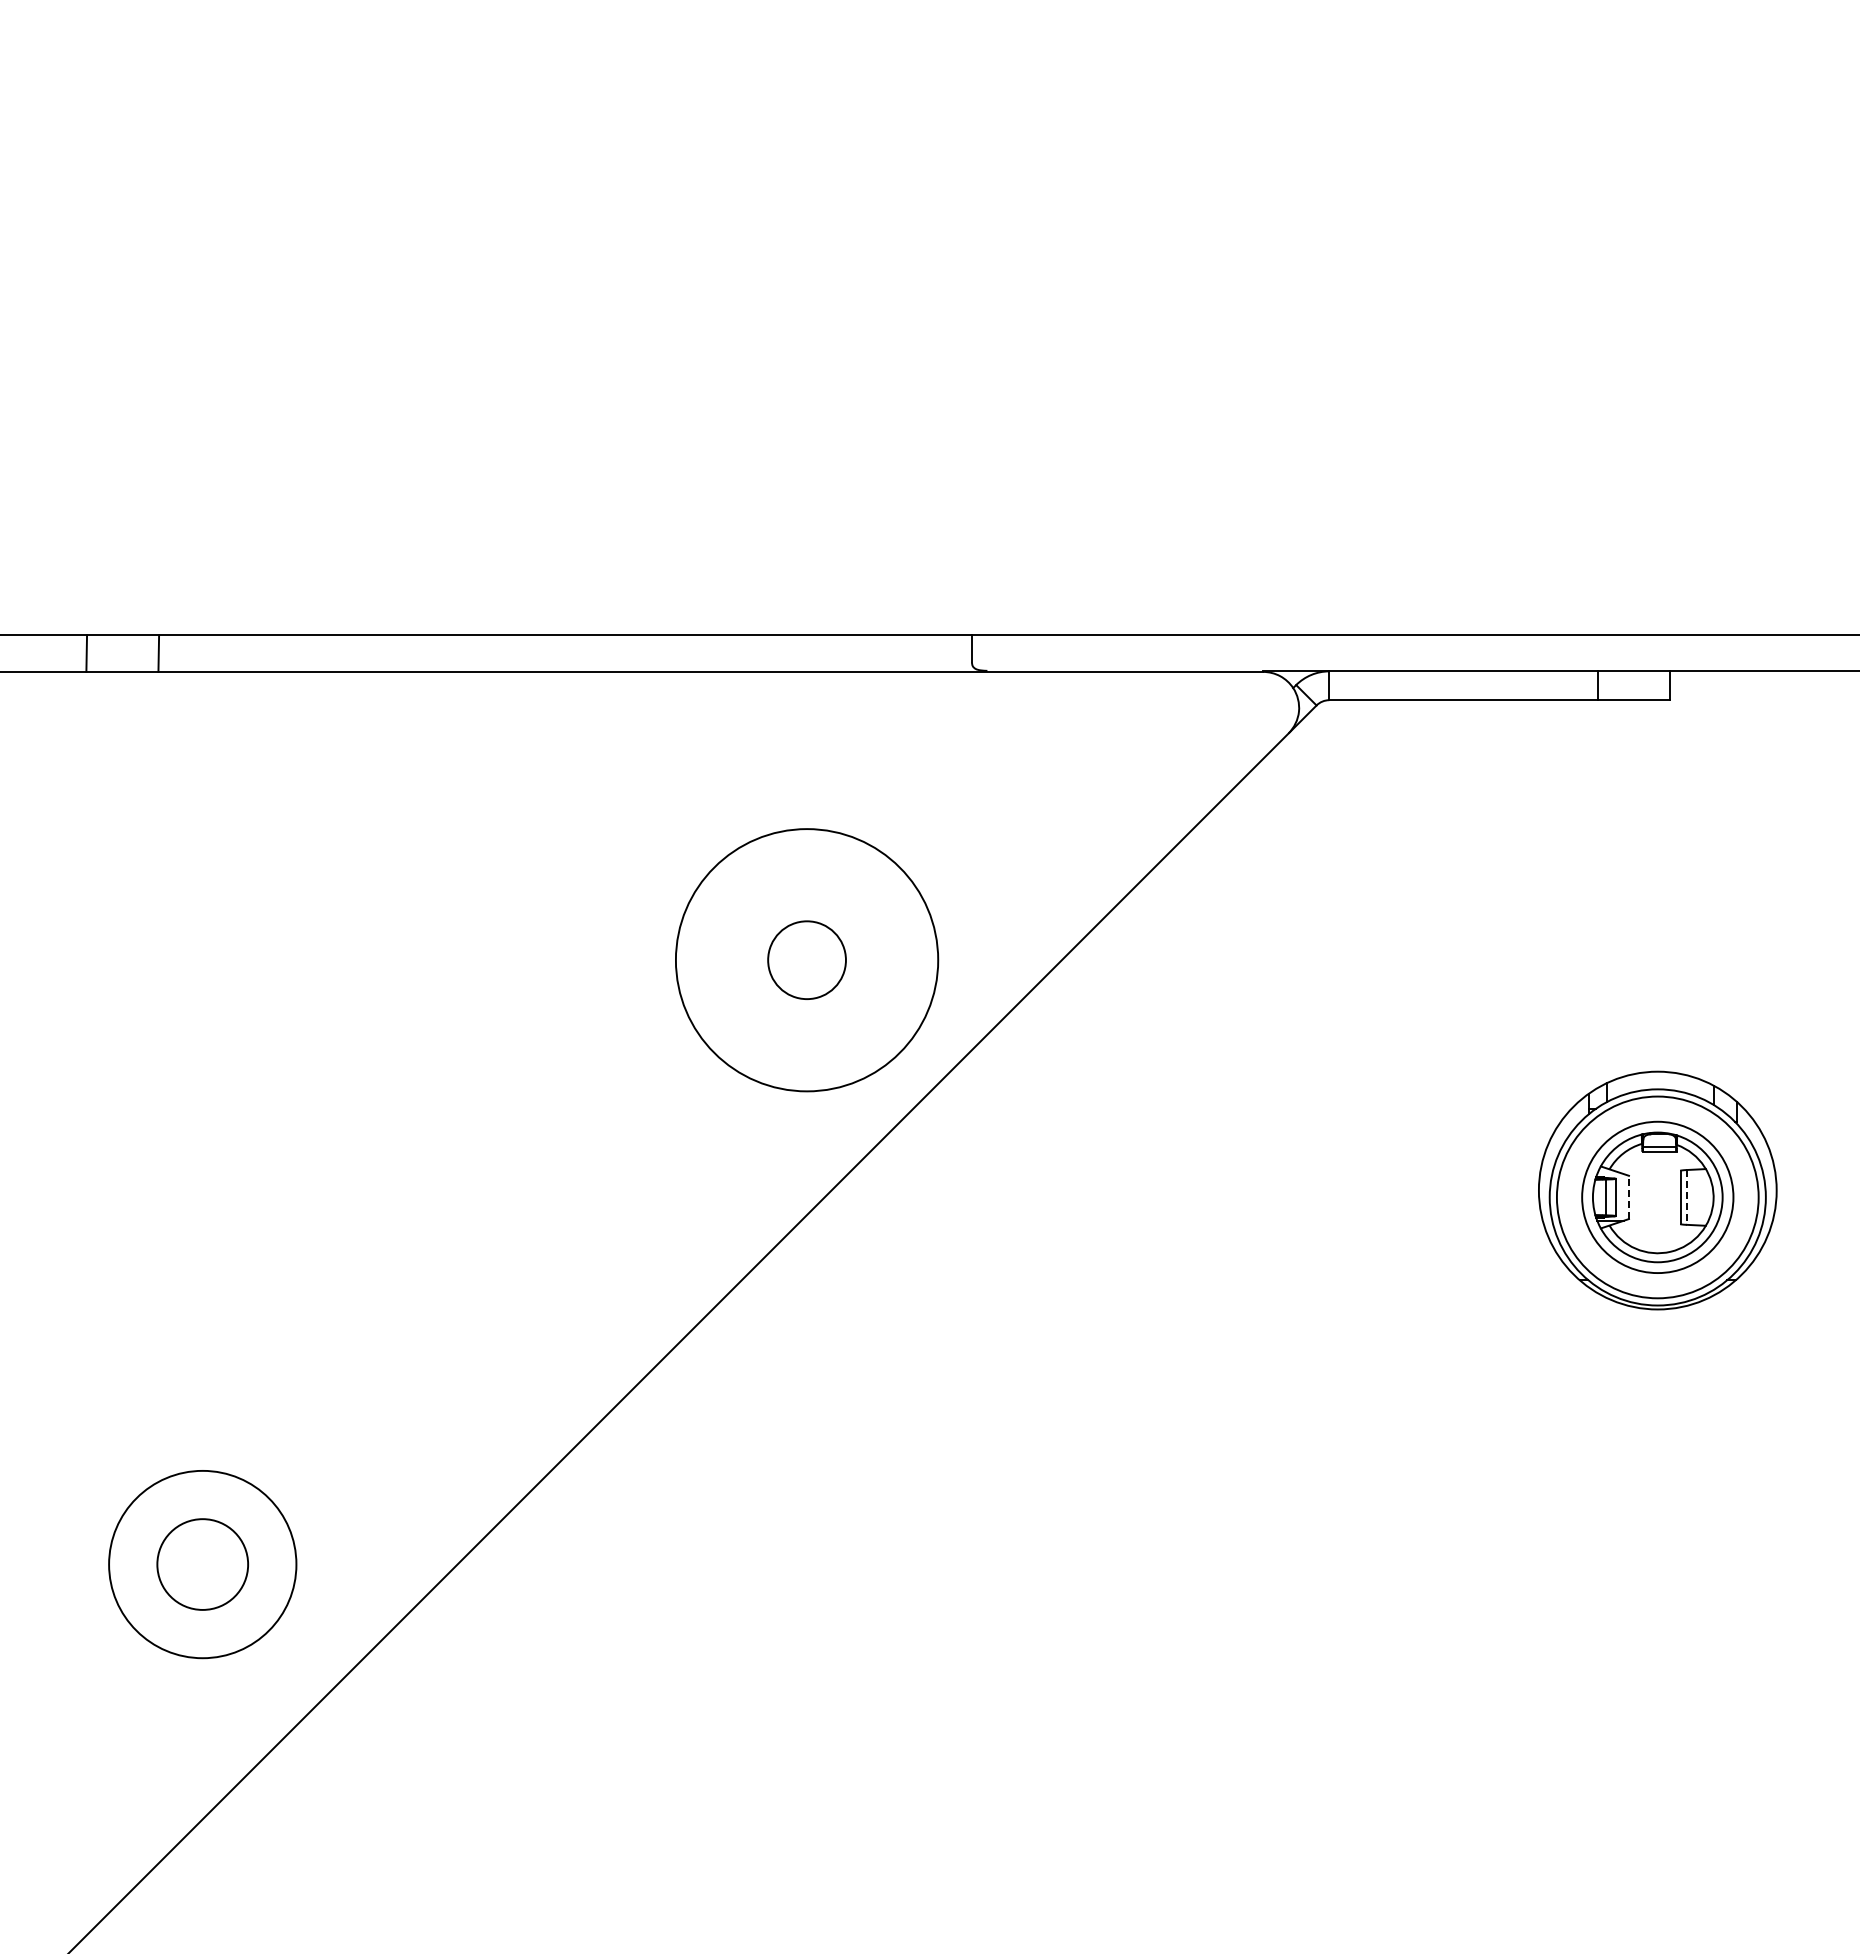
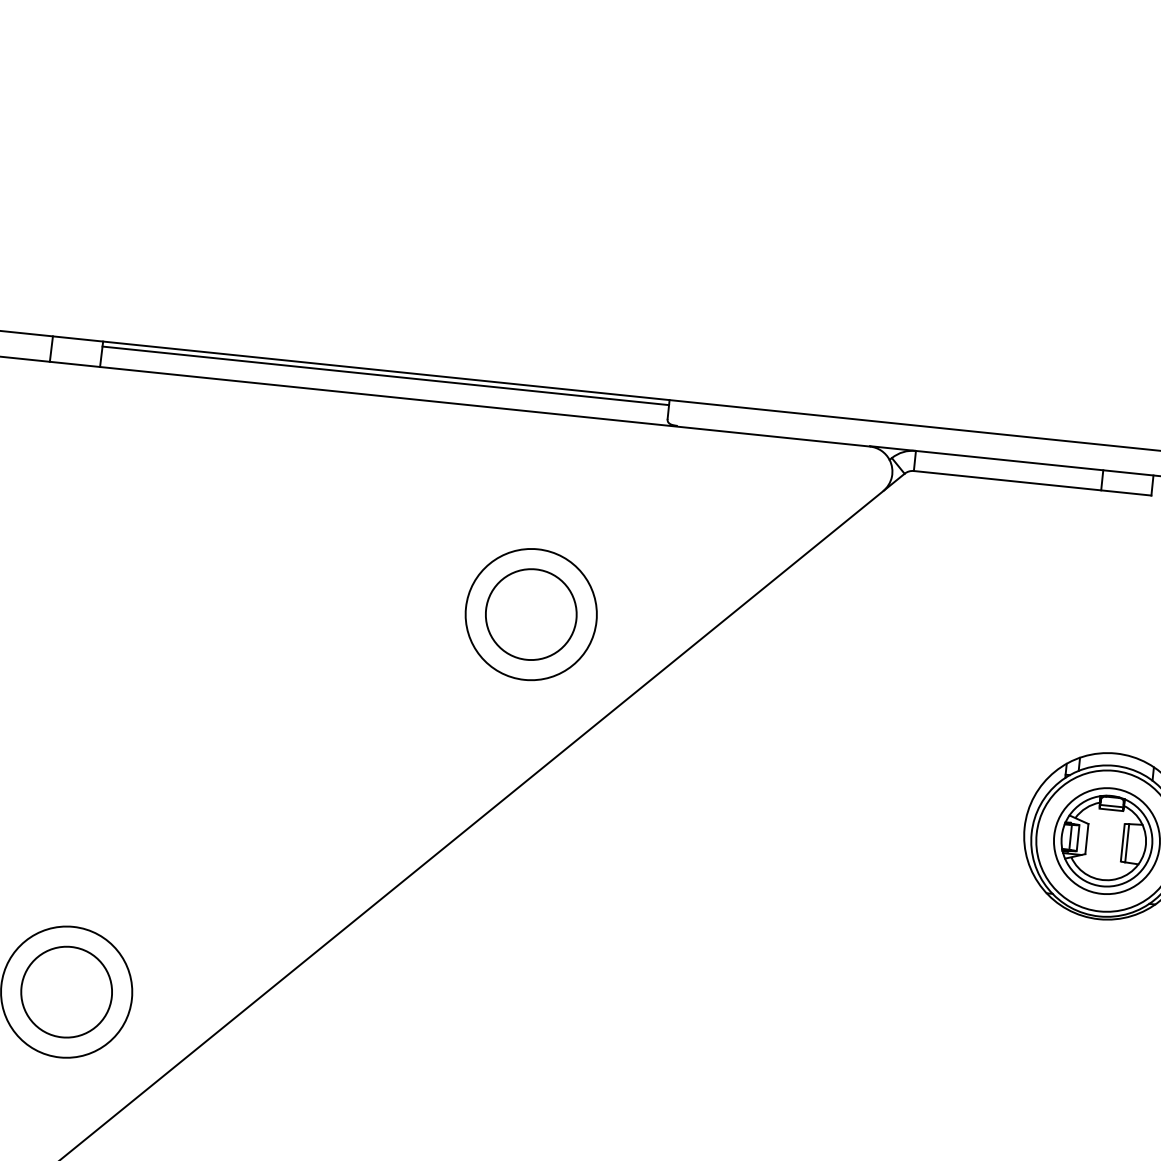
line: (565, 642) -> (385, 375), added
circle: (806, 959) -> (530, 614), size x0.71
circle: (806, 960) -> (530, 614), size x1.67
line: (1628, 1197) -> (1086, 839), dashed -> solid
line: (1686, 1197) -> (1126, 843), dashed -> solid
circle: (202, 1564) -> (66, 992), size x1.43

